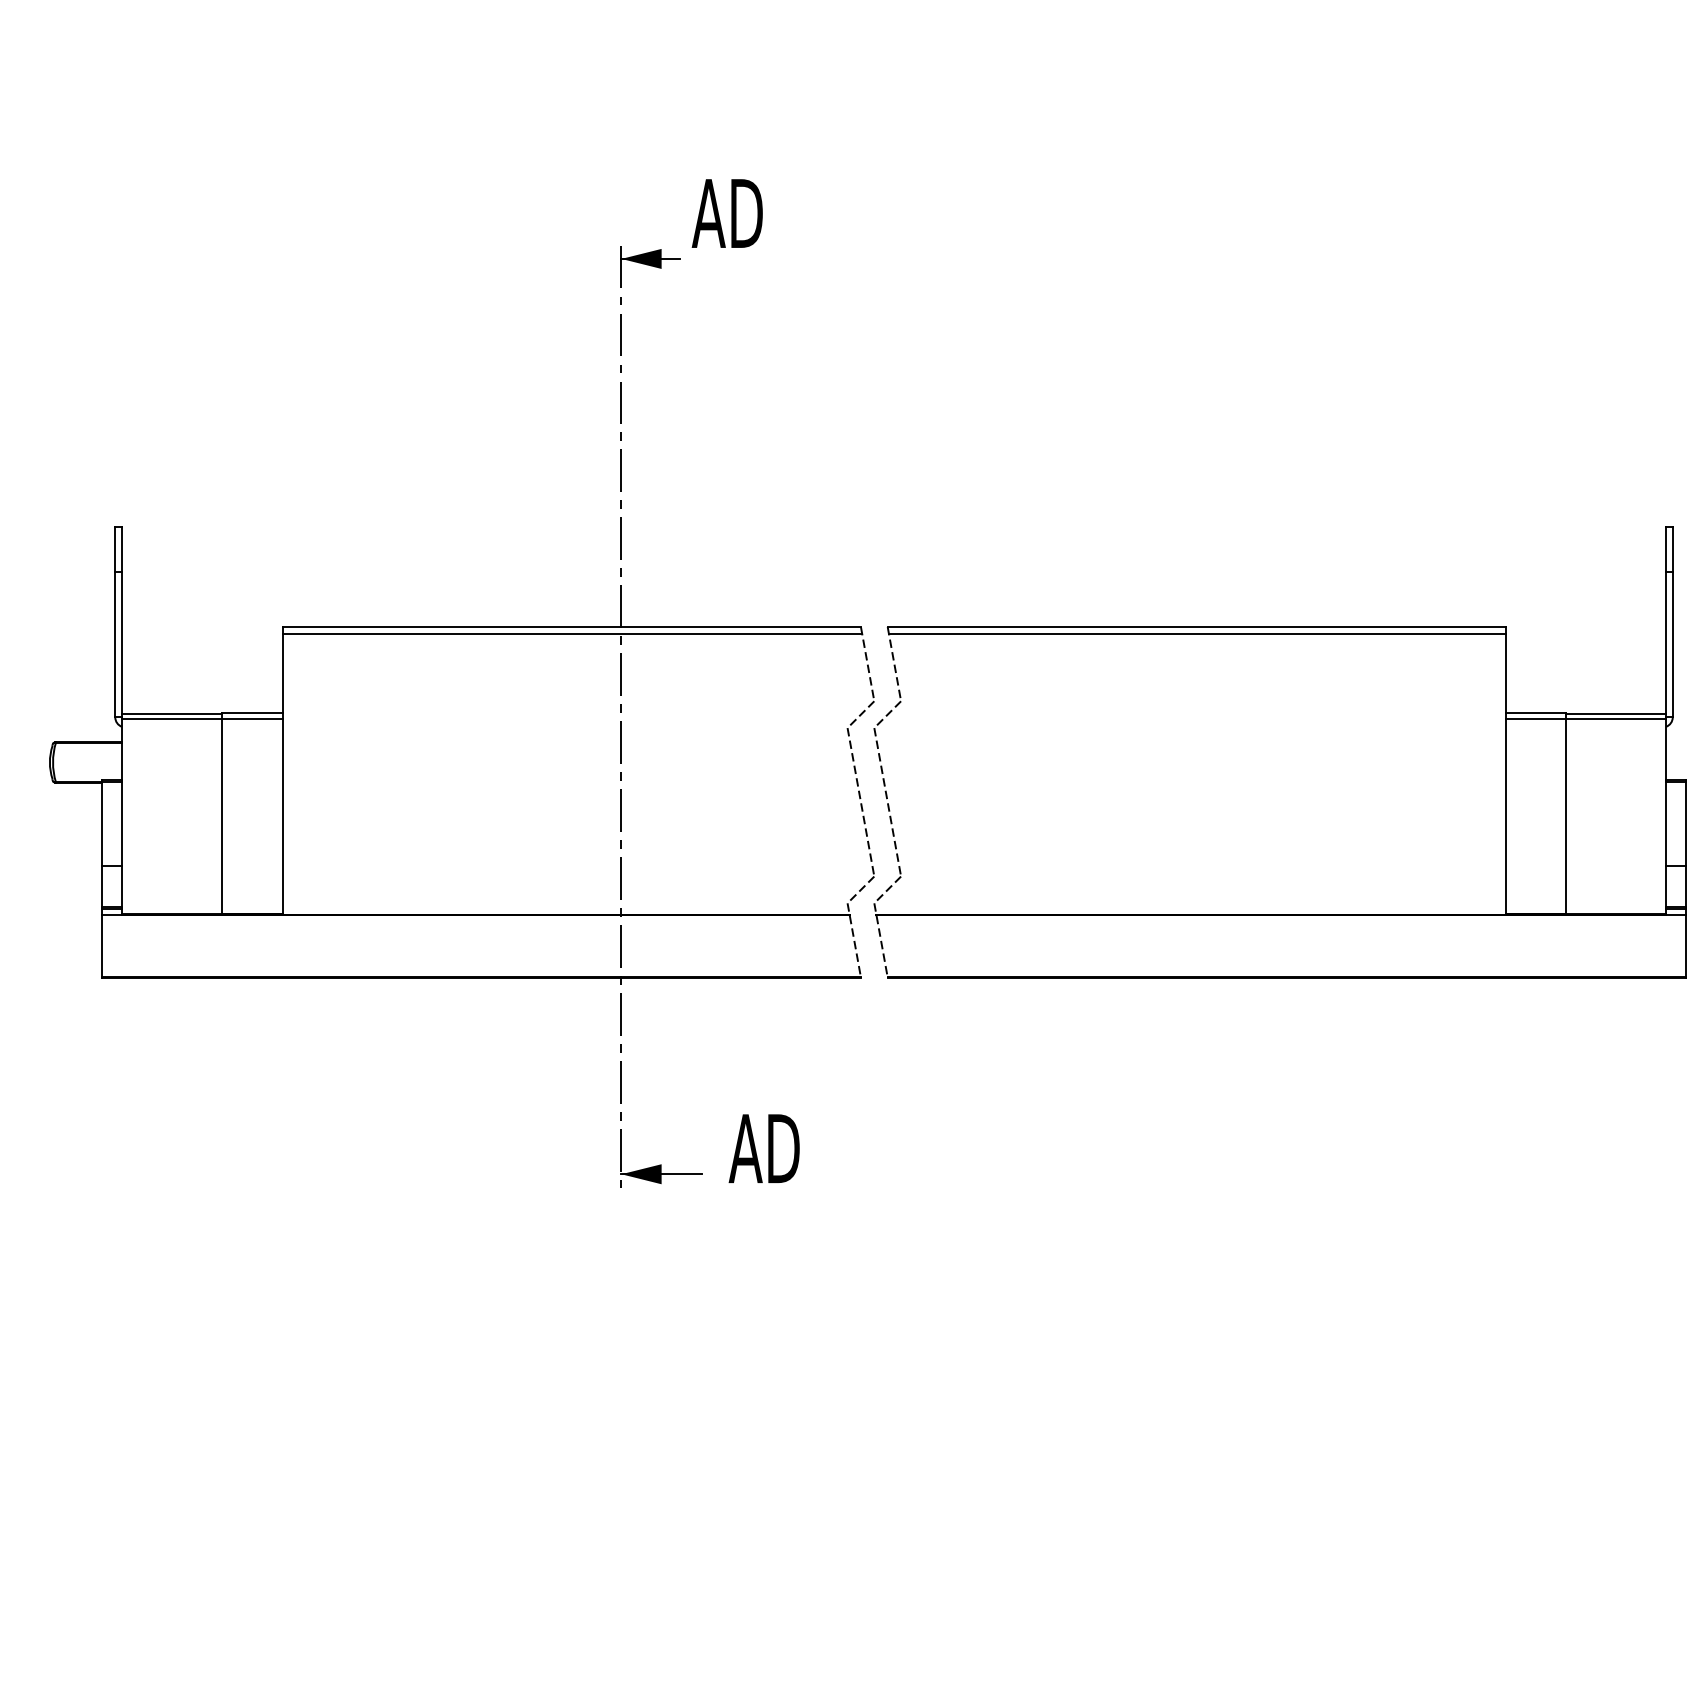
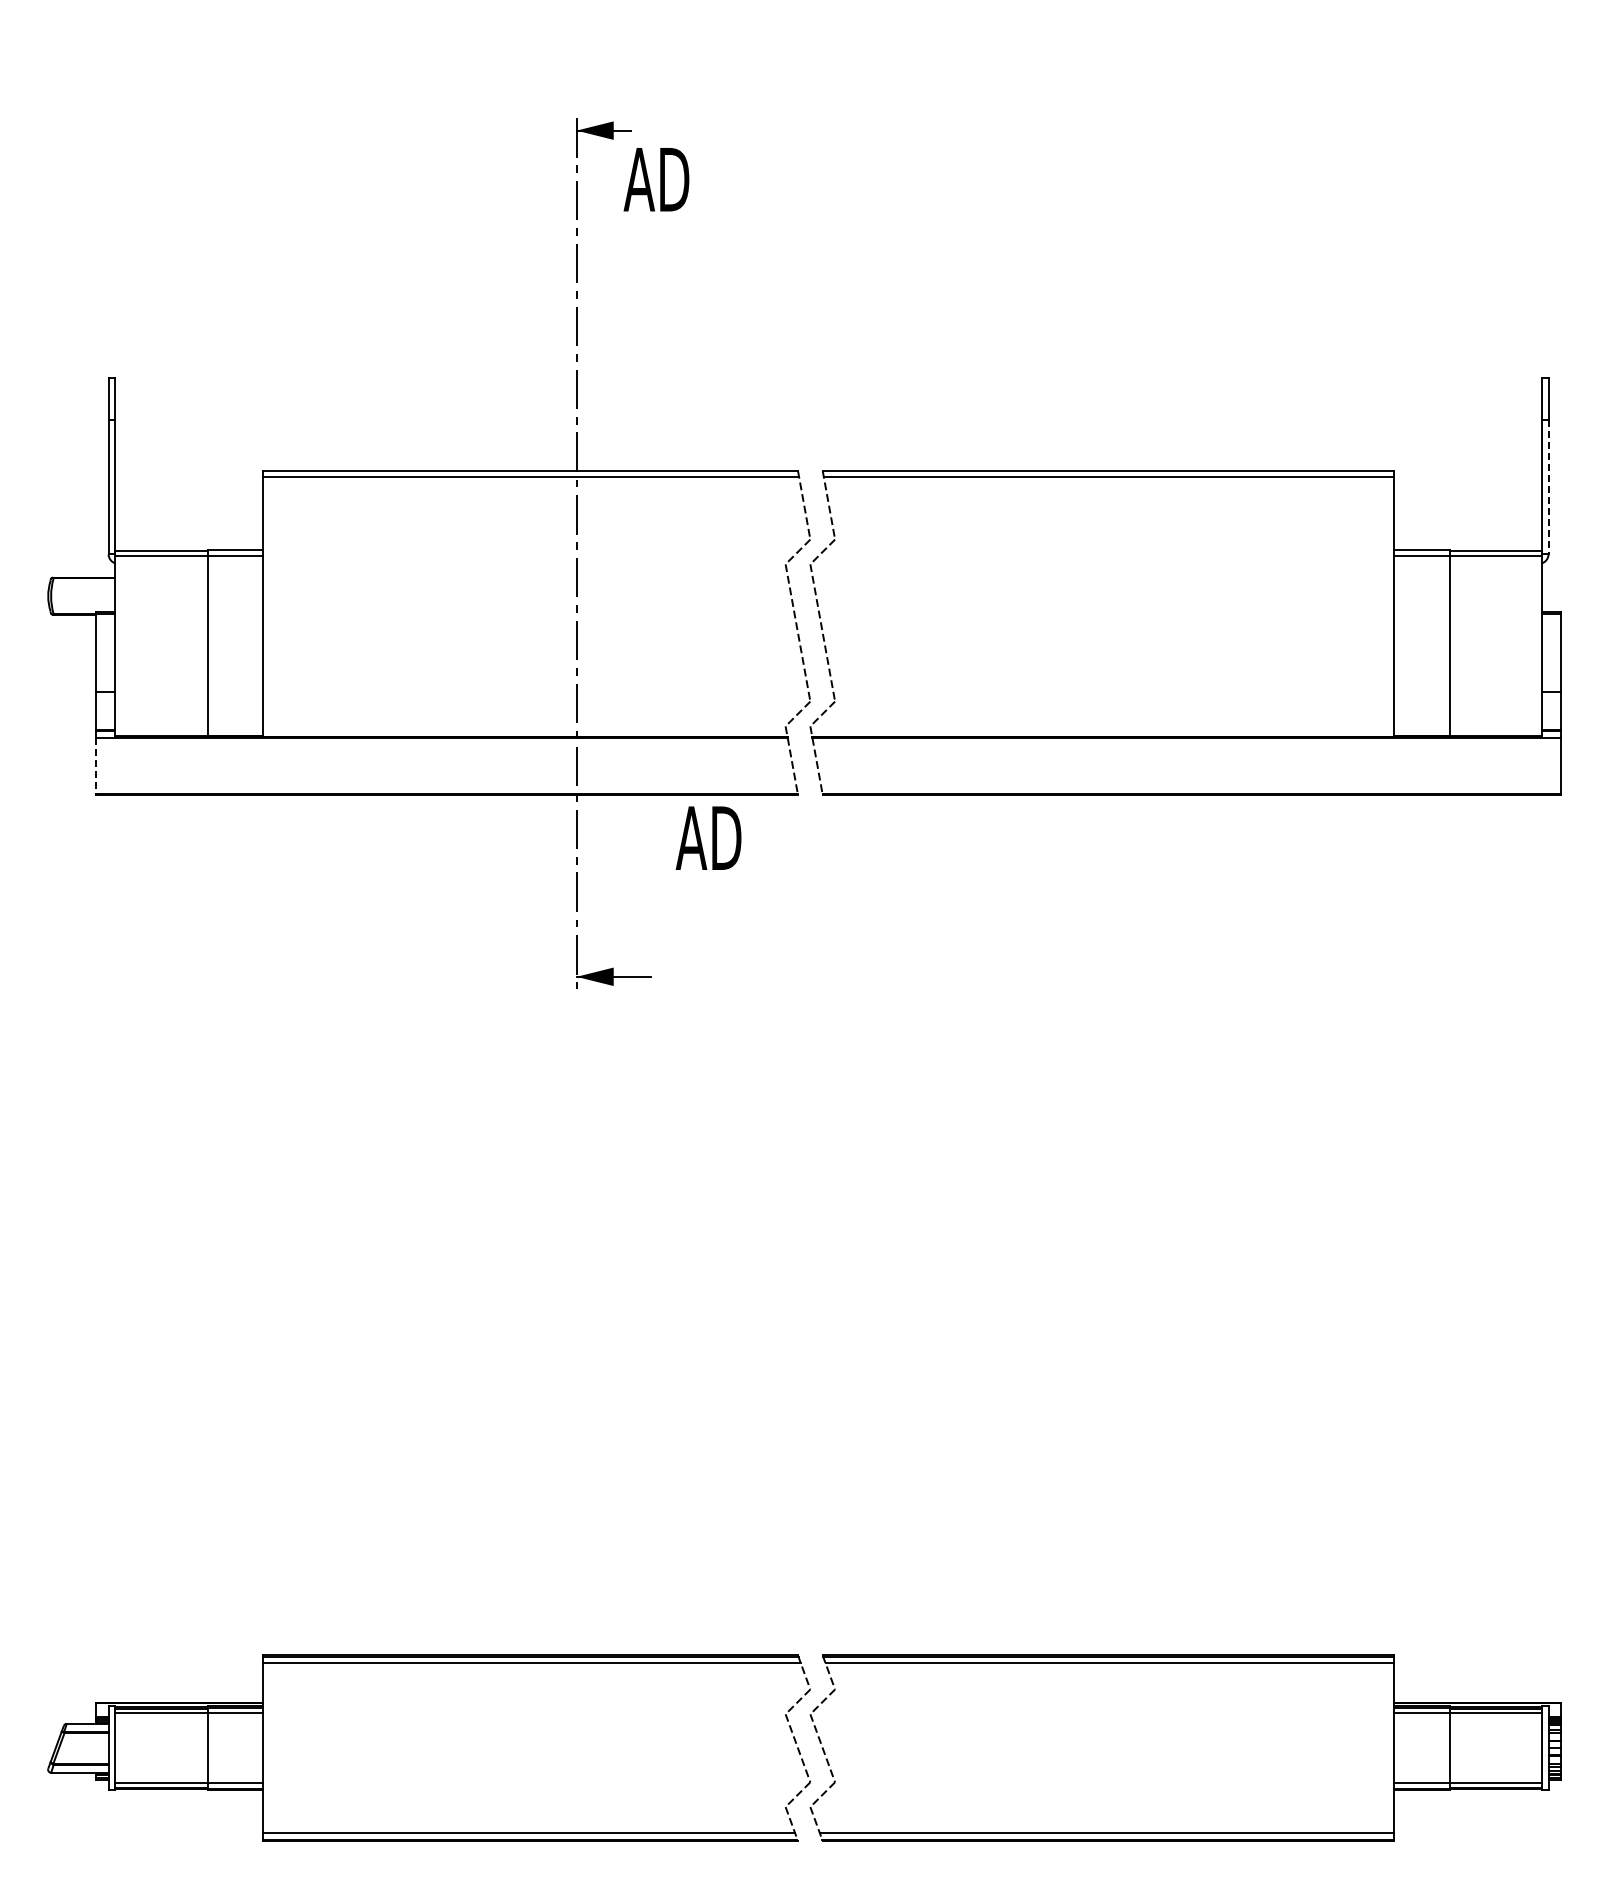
text: (727, 213) -> (656, 179), moved
line: (1672, 644) -> (1548, 487), solid -> dashed
line: (102, 946) -> (96, 766), solid -> dashed
text: (764, 1147) -> (708, 837), moved

